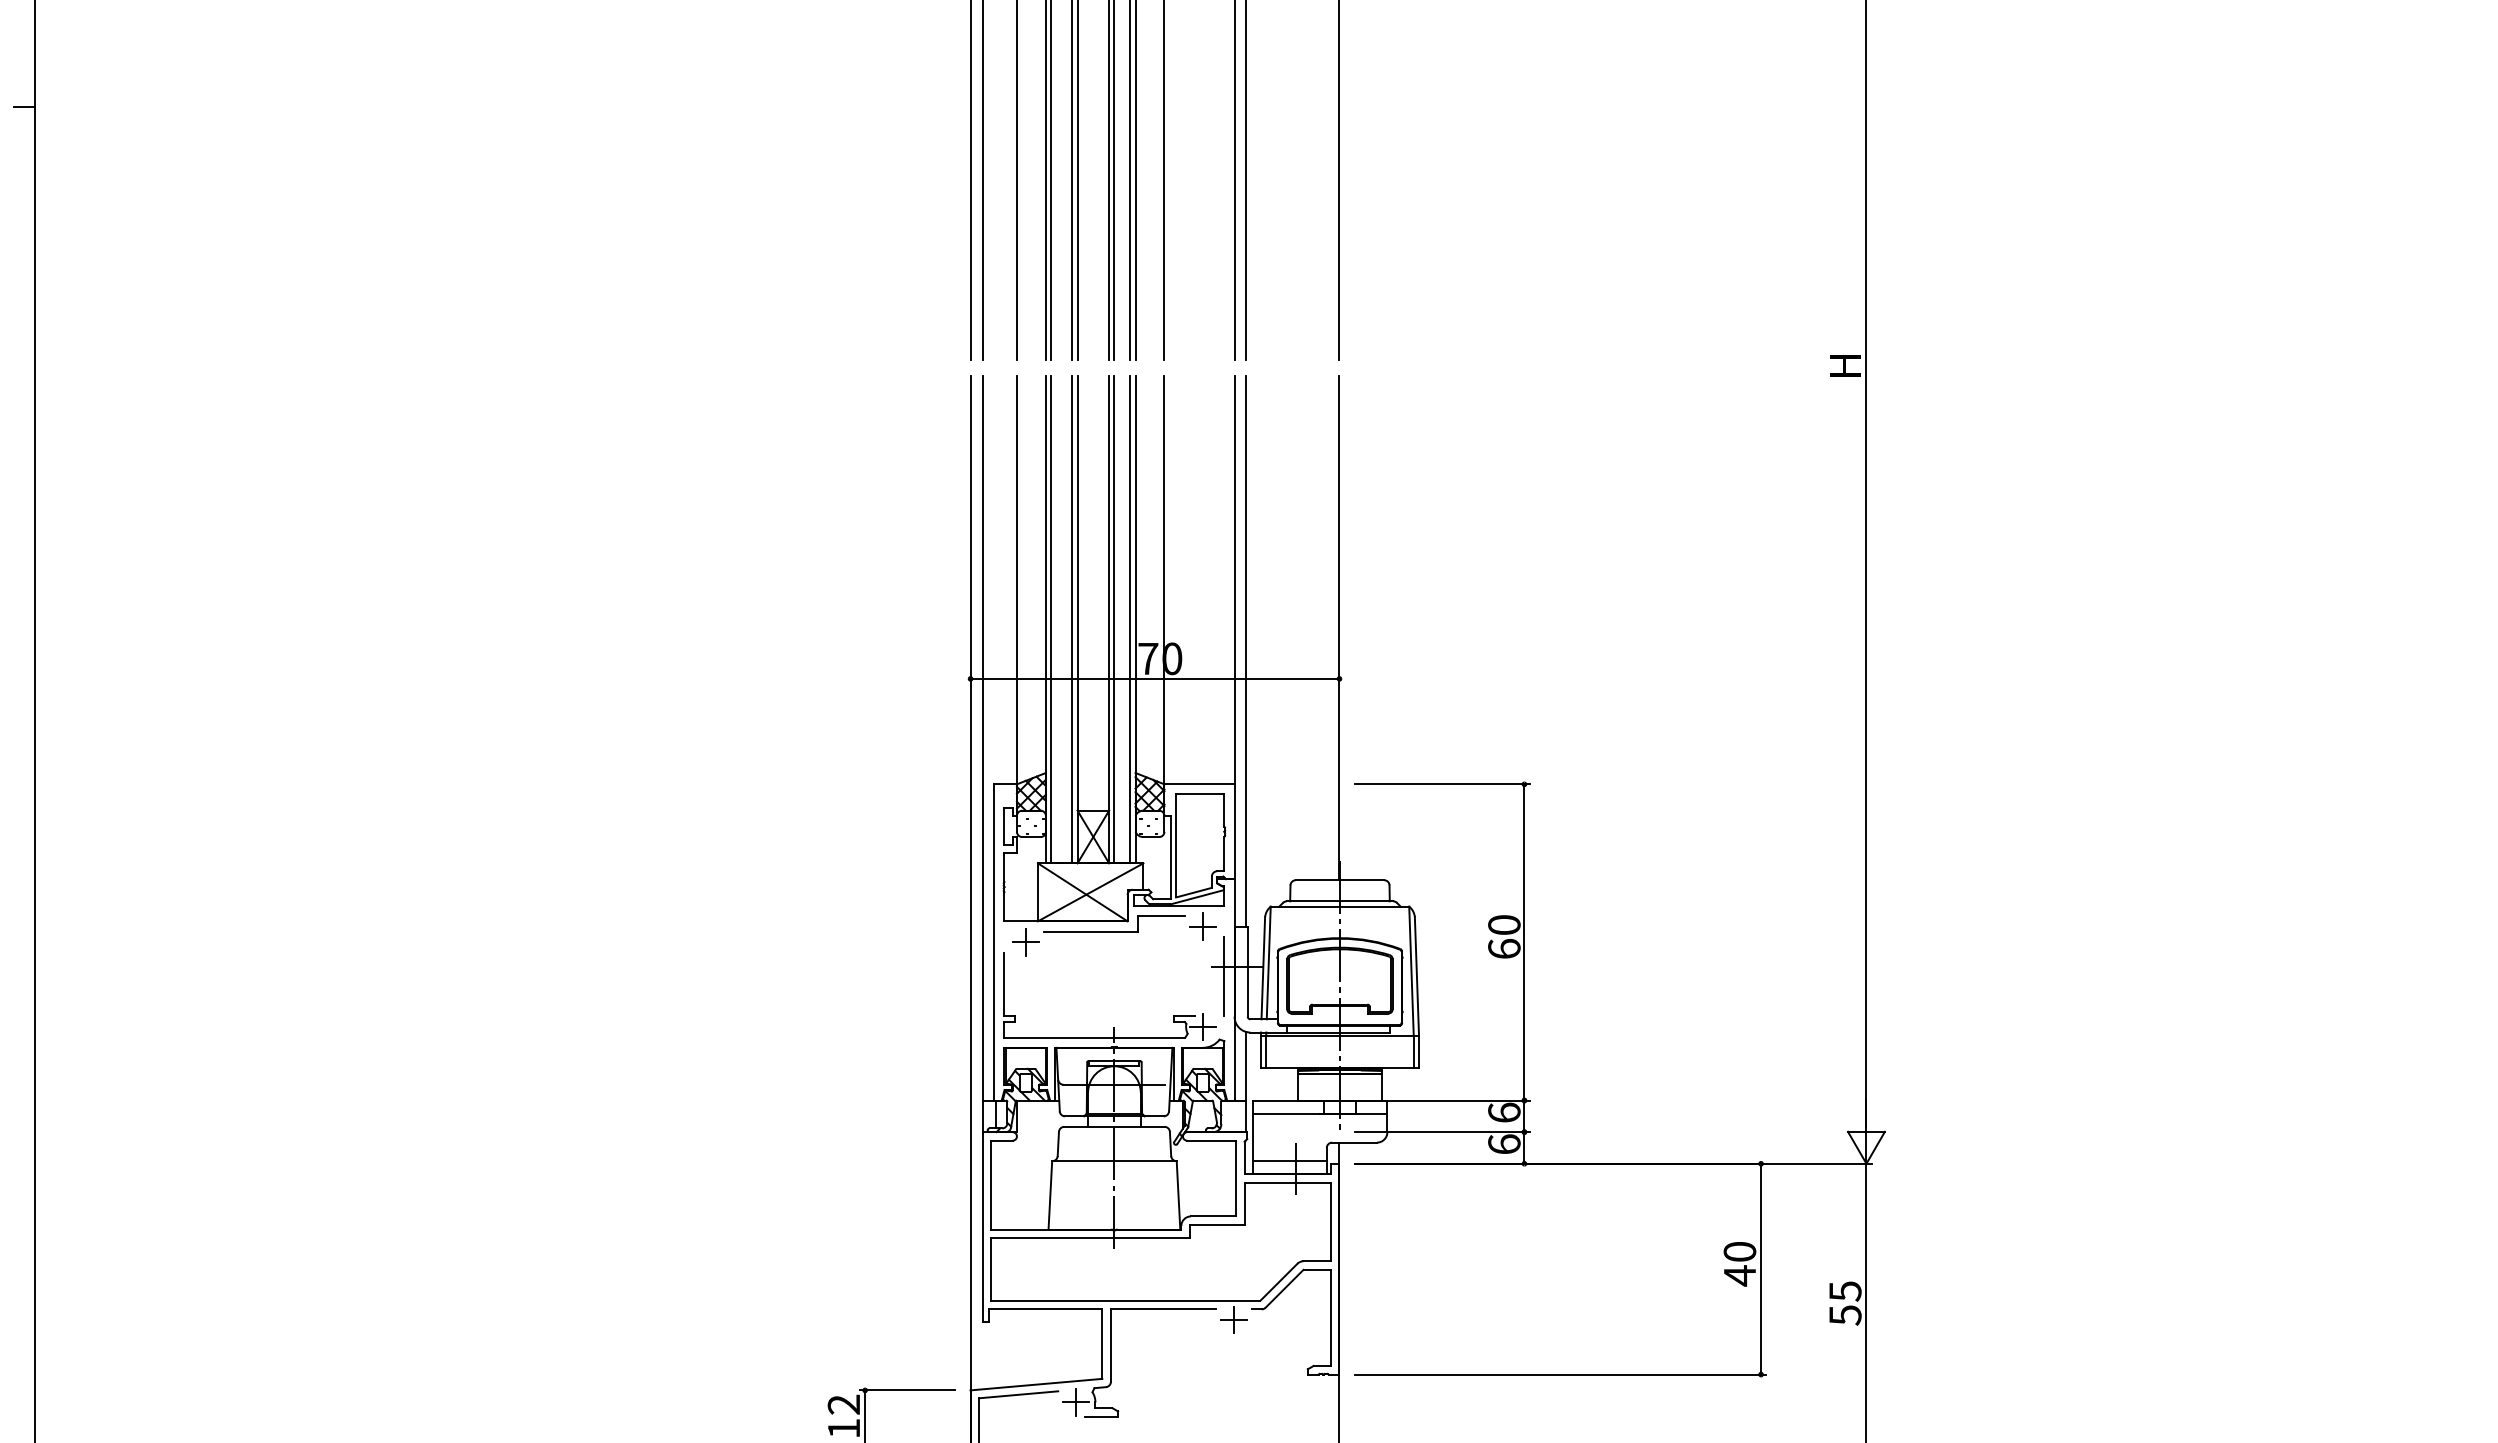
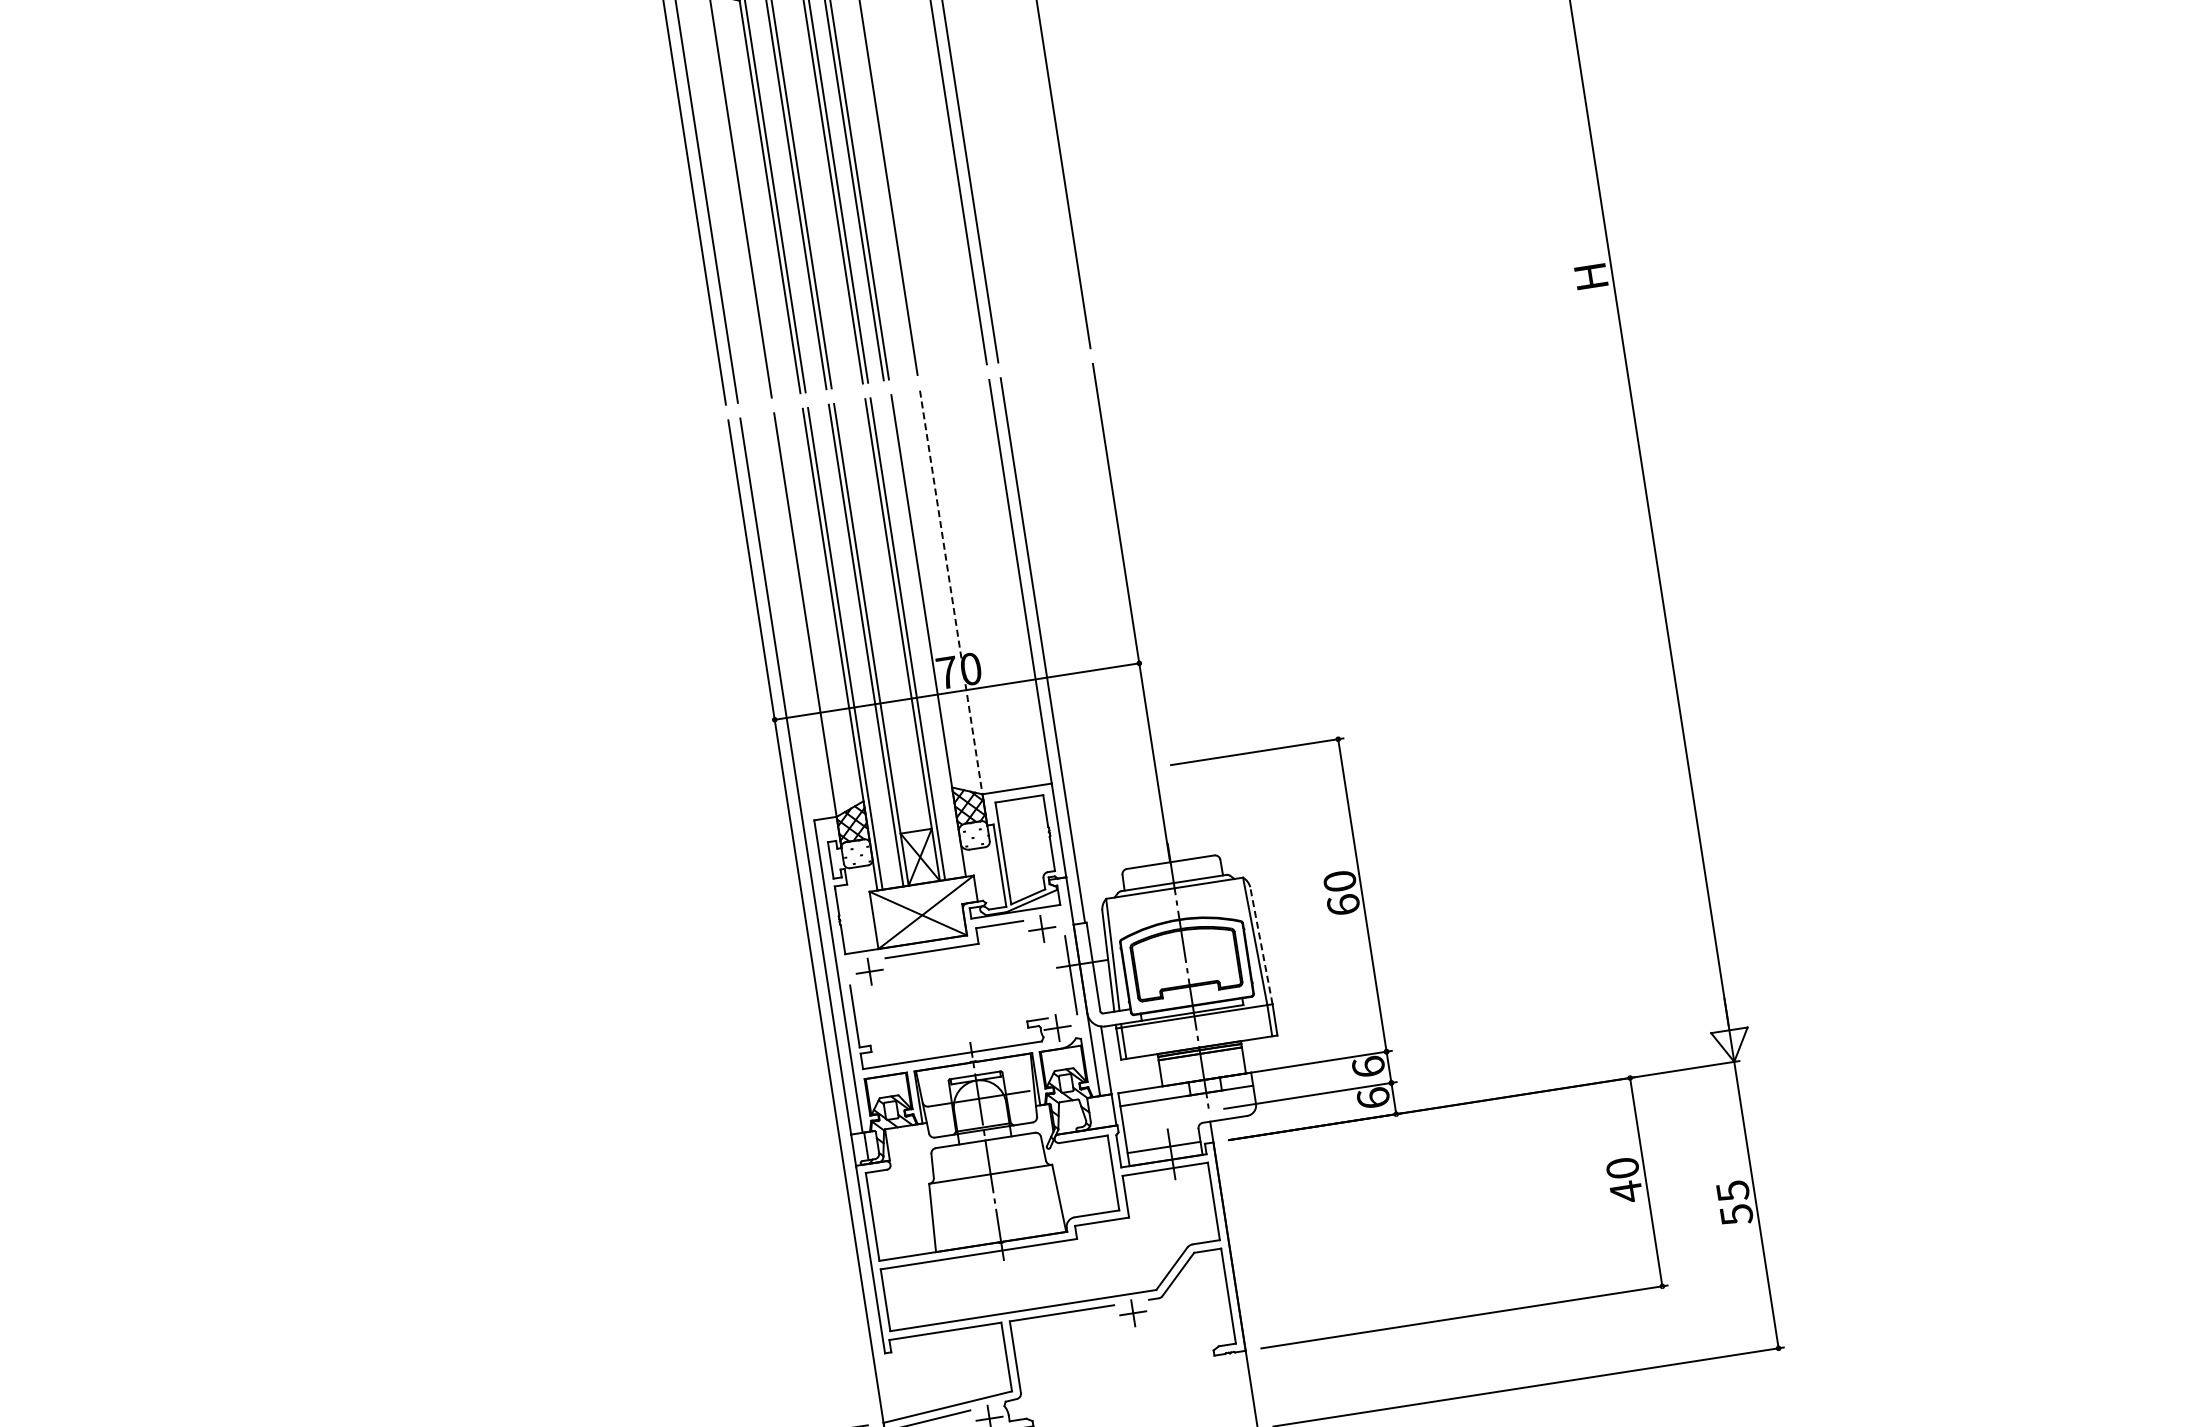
line: (1164, 580) -> (951, 592), solid -> dashed
line: (1130, 619) -> (923, 636), removed
line: (1416, 976) -> (1260, 945), solid -> dashed

